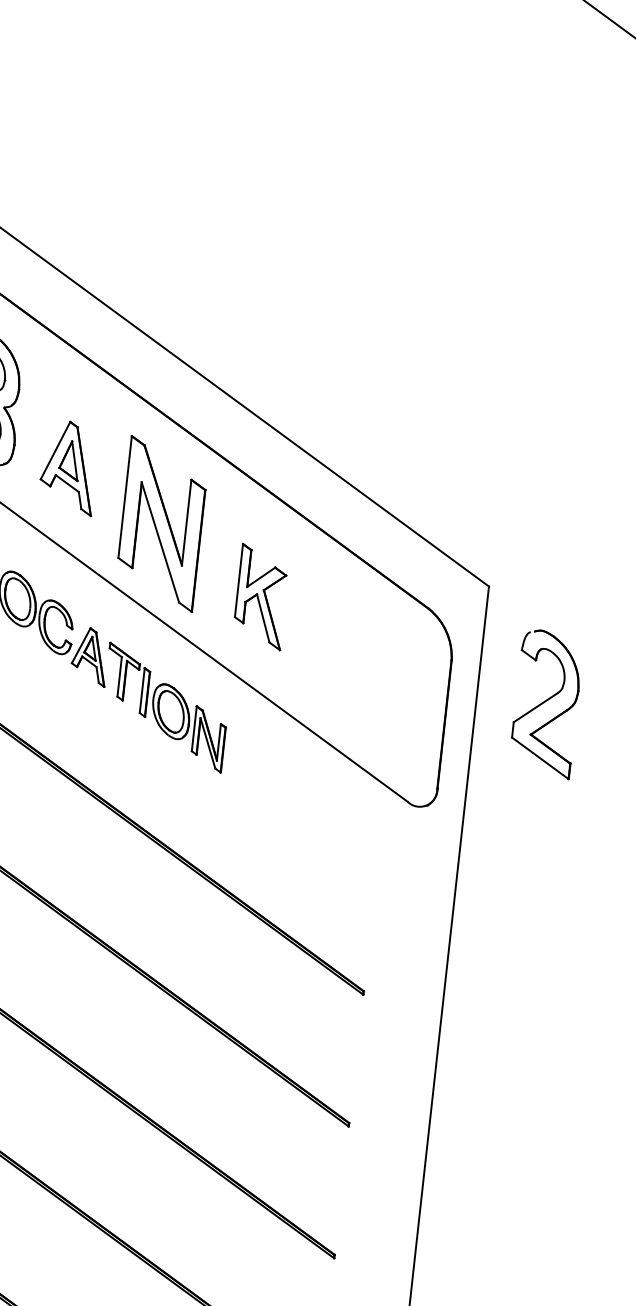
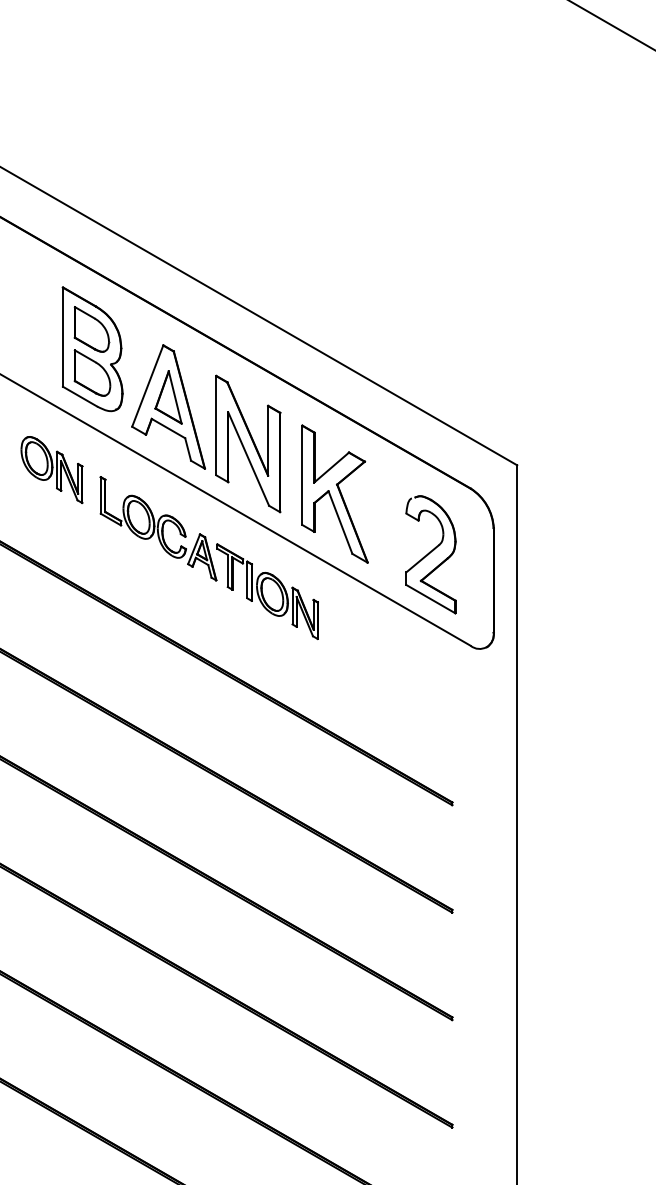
part: (69, 467) -> (168, 406), size x1.67
part: (261, 596) -> (334, 493), size x1.67
part: (545, 703) -> (430, 554), moved

